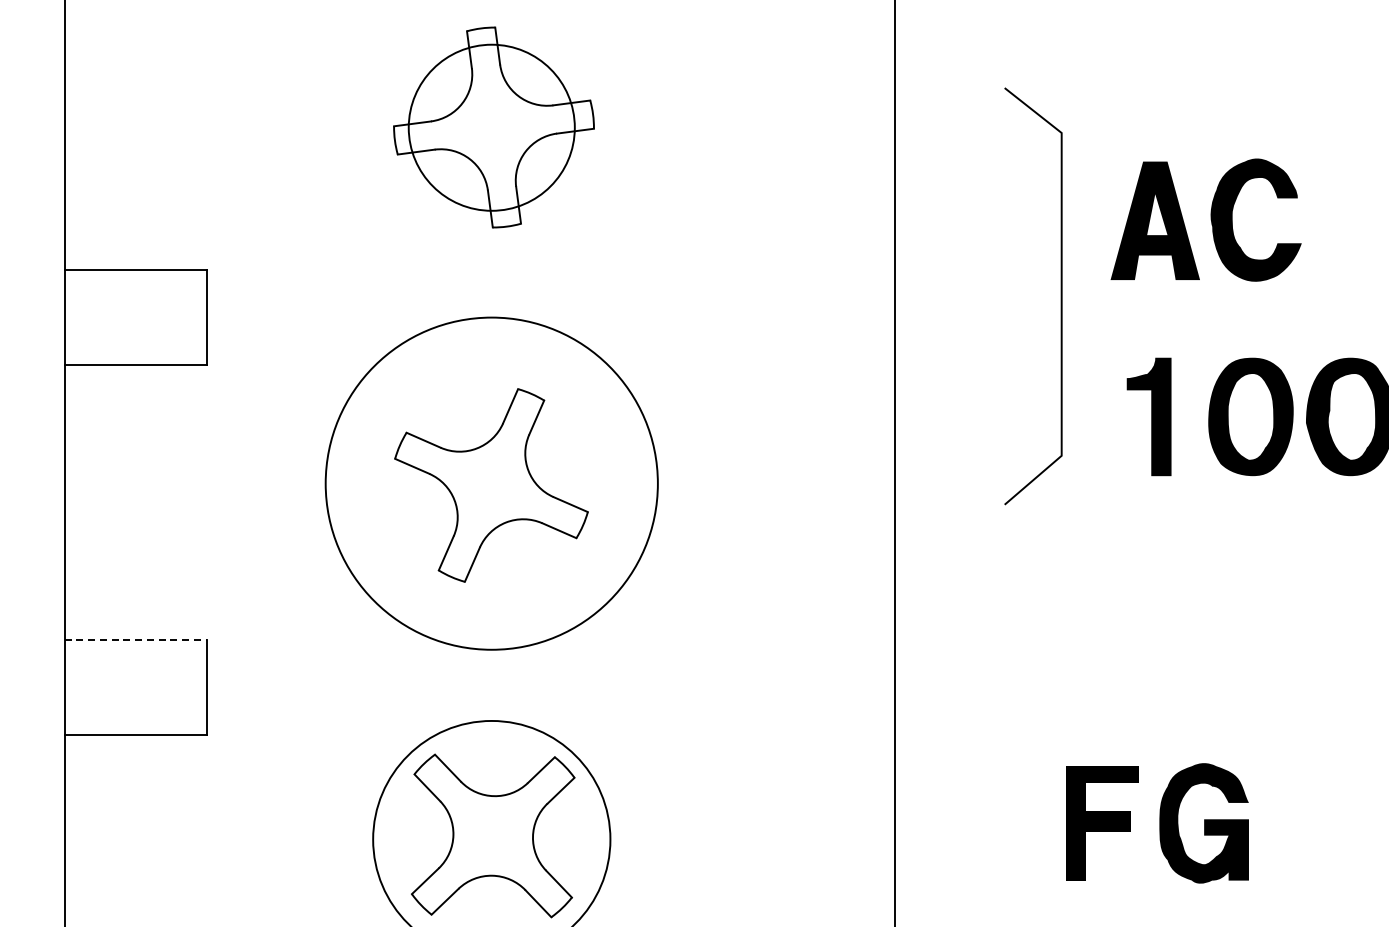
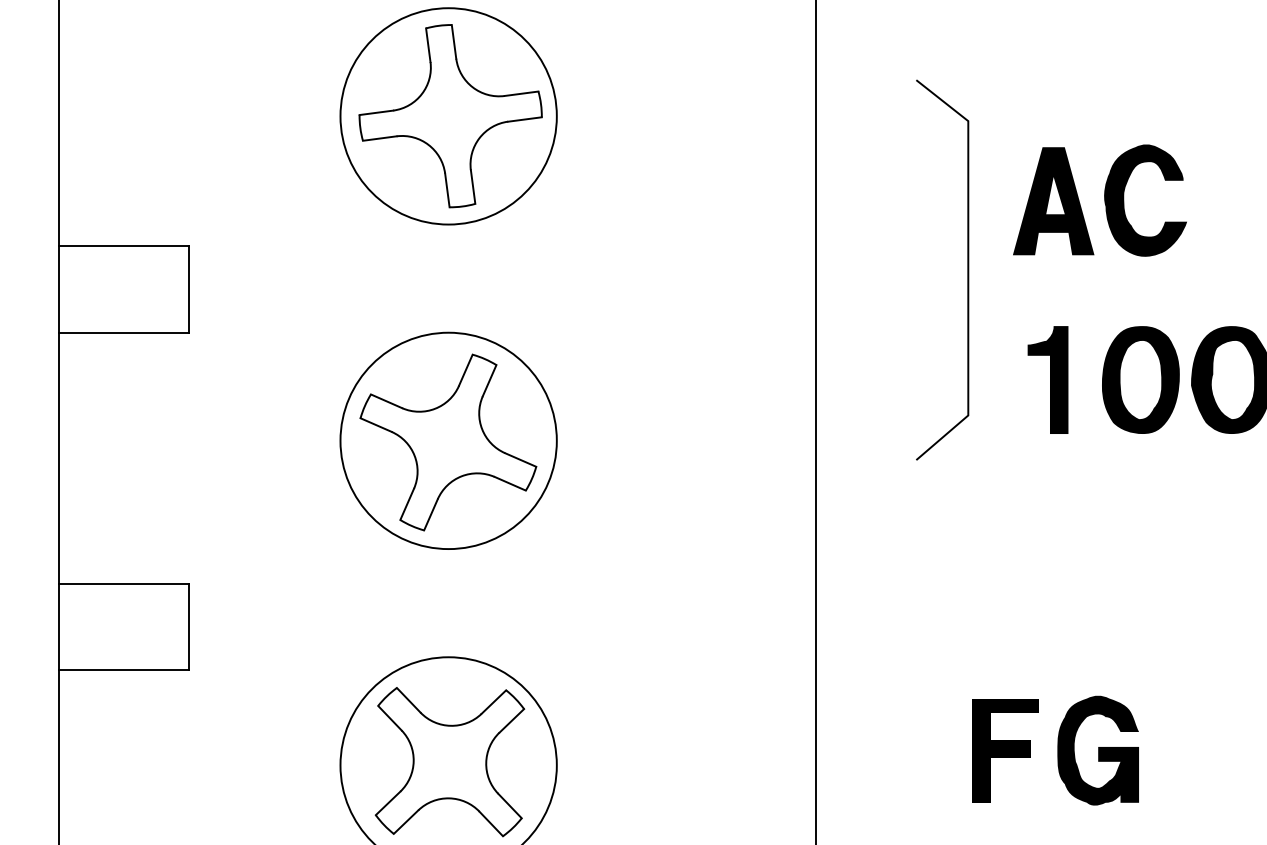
circle: (491, 127) -> (448, 116), size x1.43
circle: (491, 483) -> (448, 440), size x0.71
line: (136, 640) -> (124, 583), dashed -> solid

